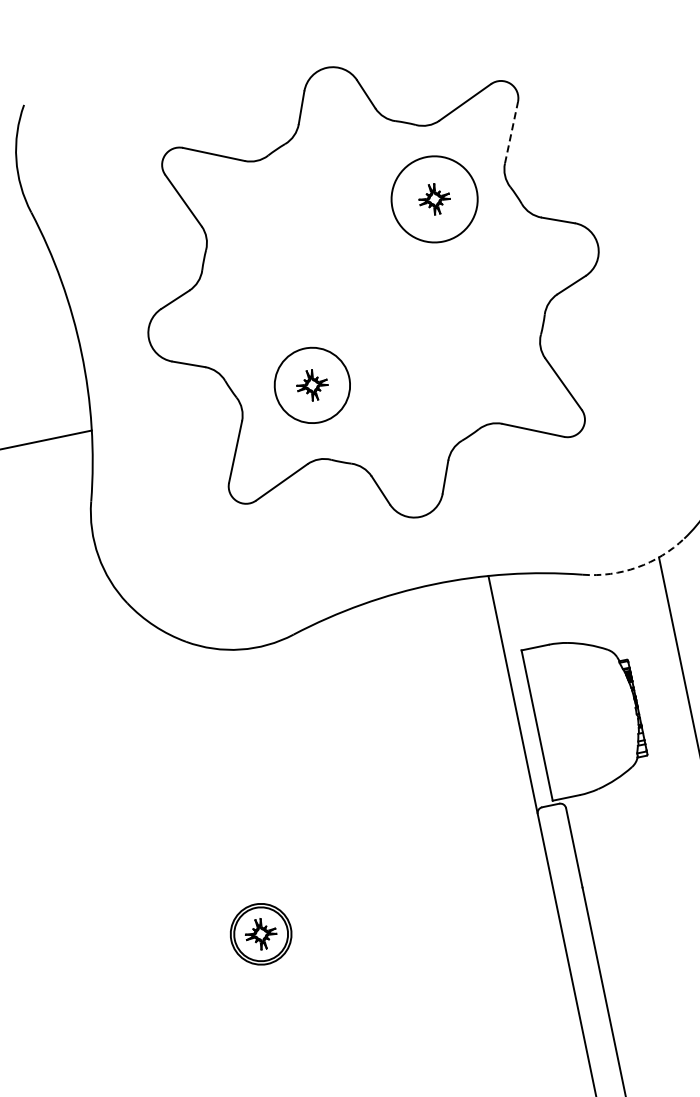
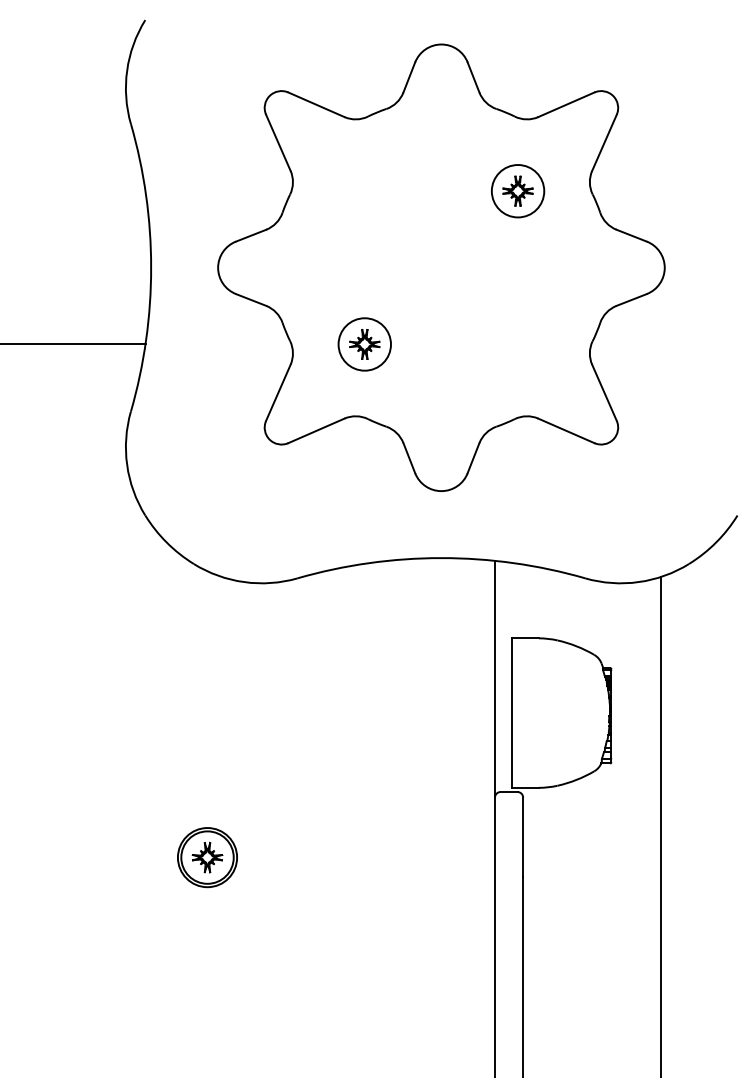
line: (511, 132) -> (604, 142), dashed -> solid
circle: (434, 199) -> (517, 191), size x0.62
circle: (312, 385) -> (364, 344), size x0.71
arc: (637, 567) -> (638, 582), dashed -> solid

